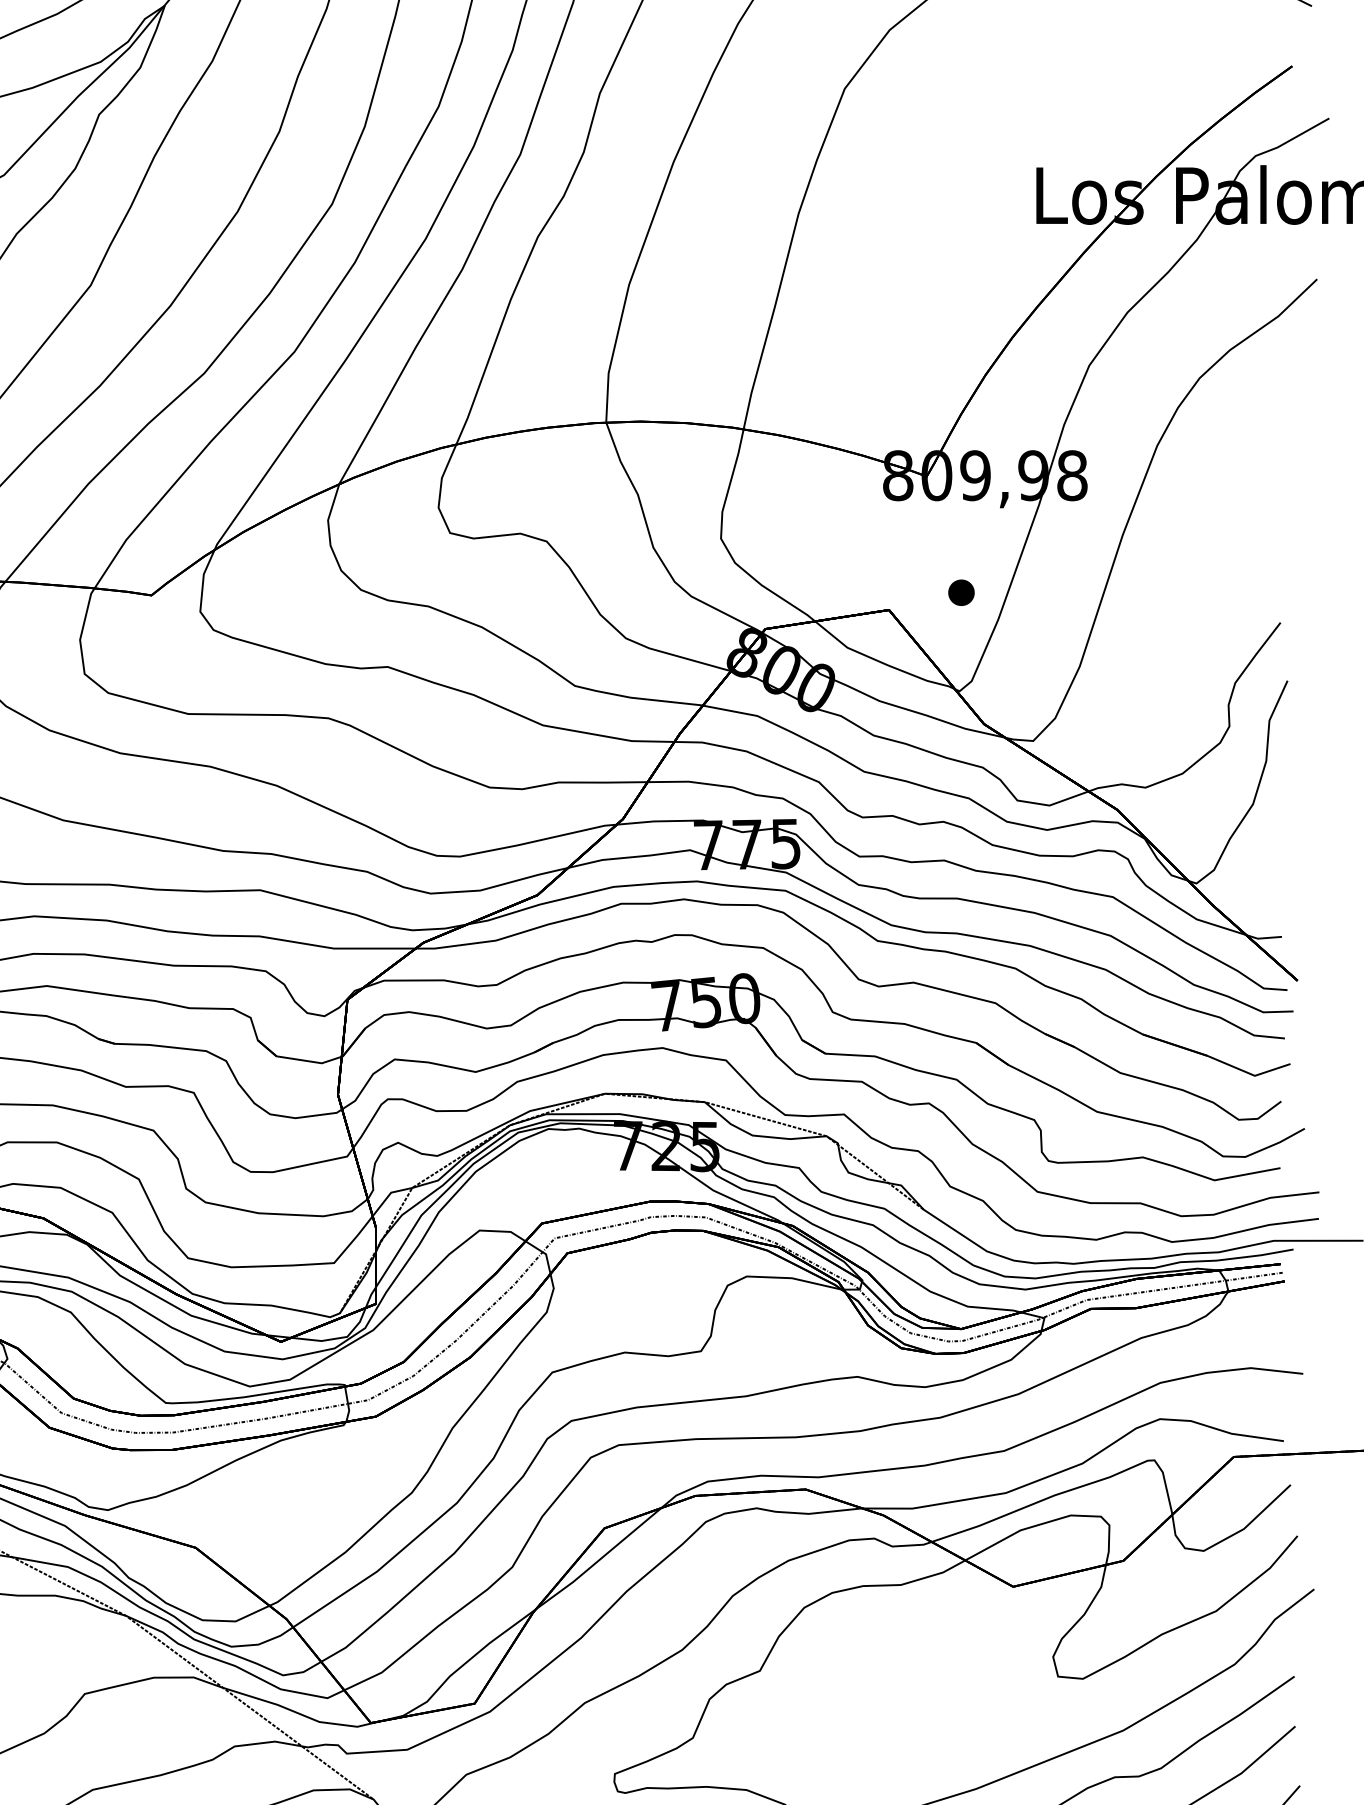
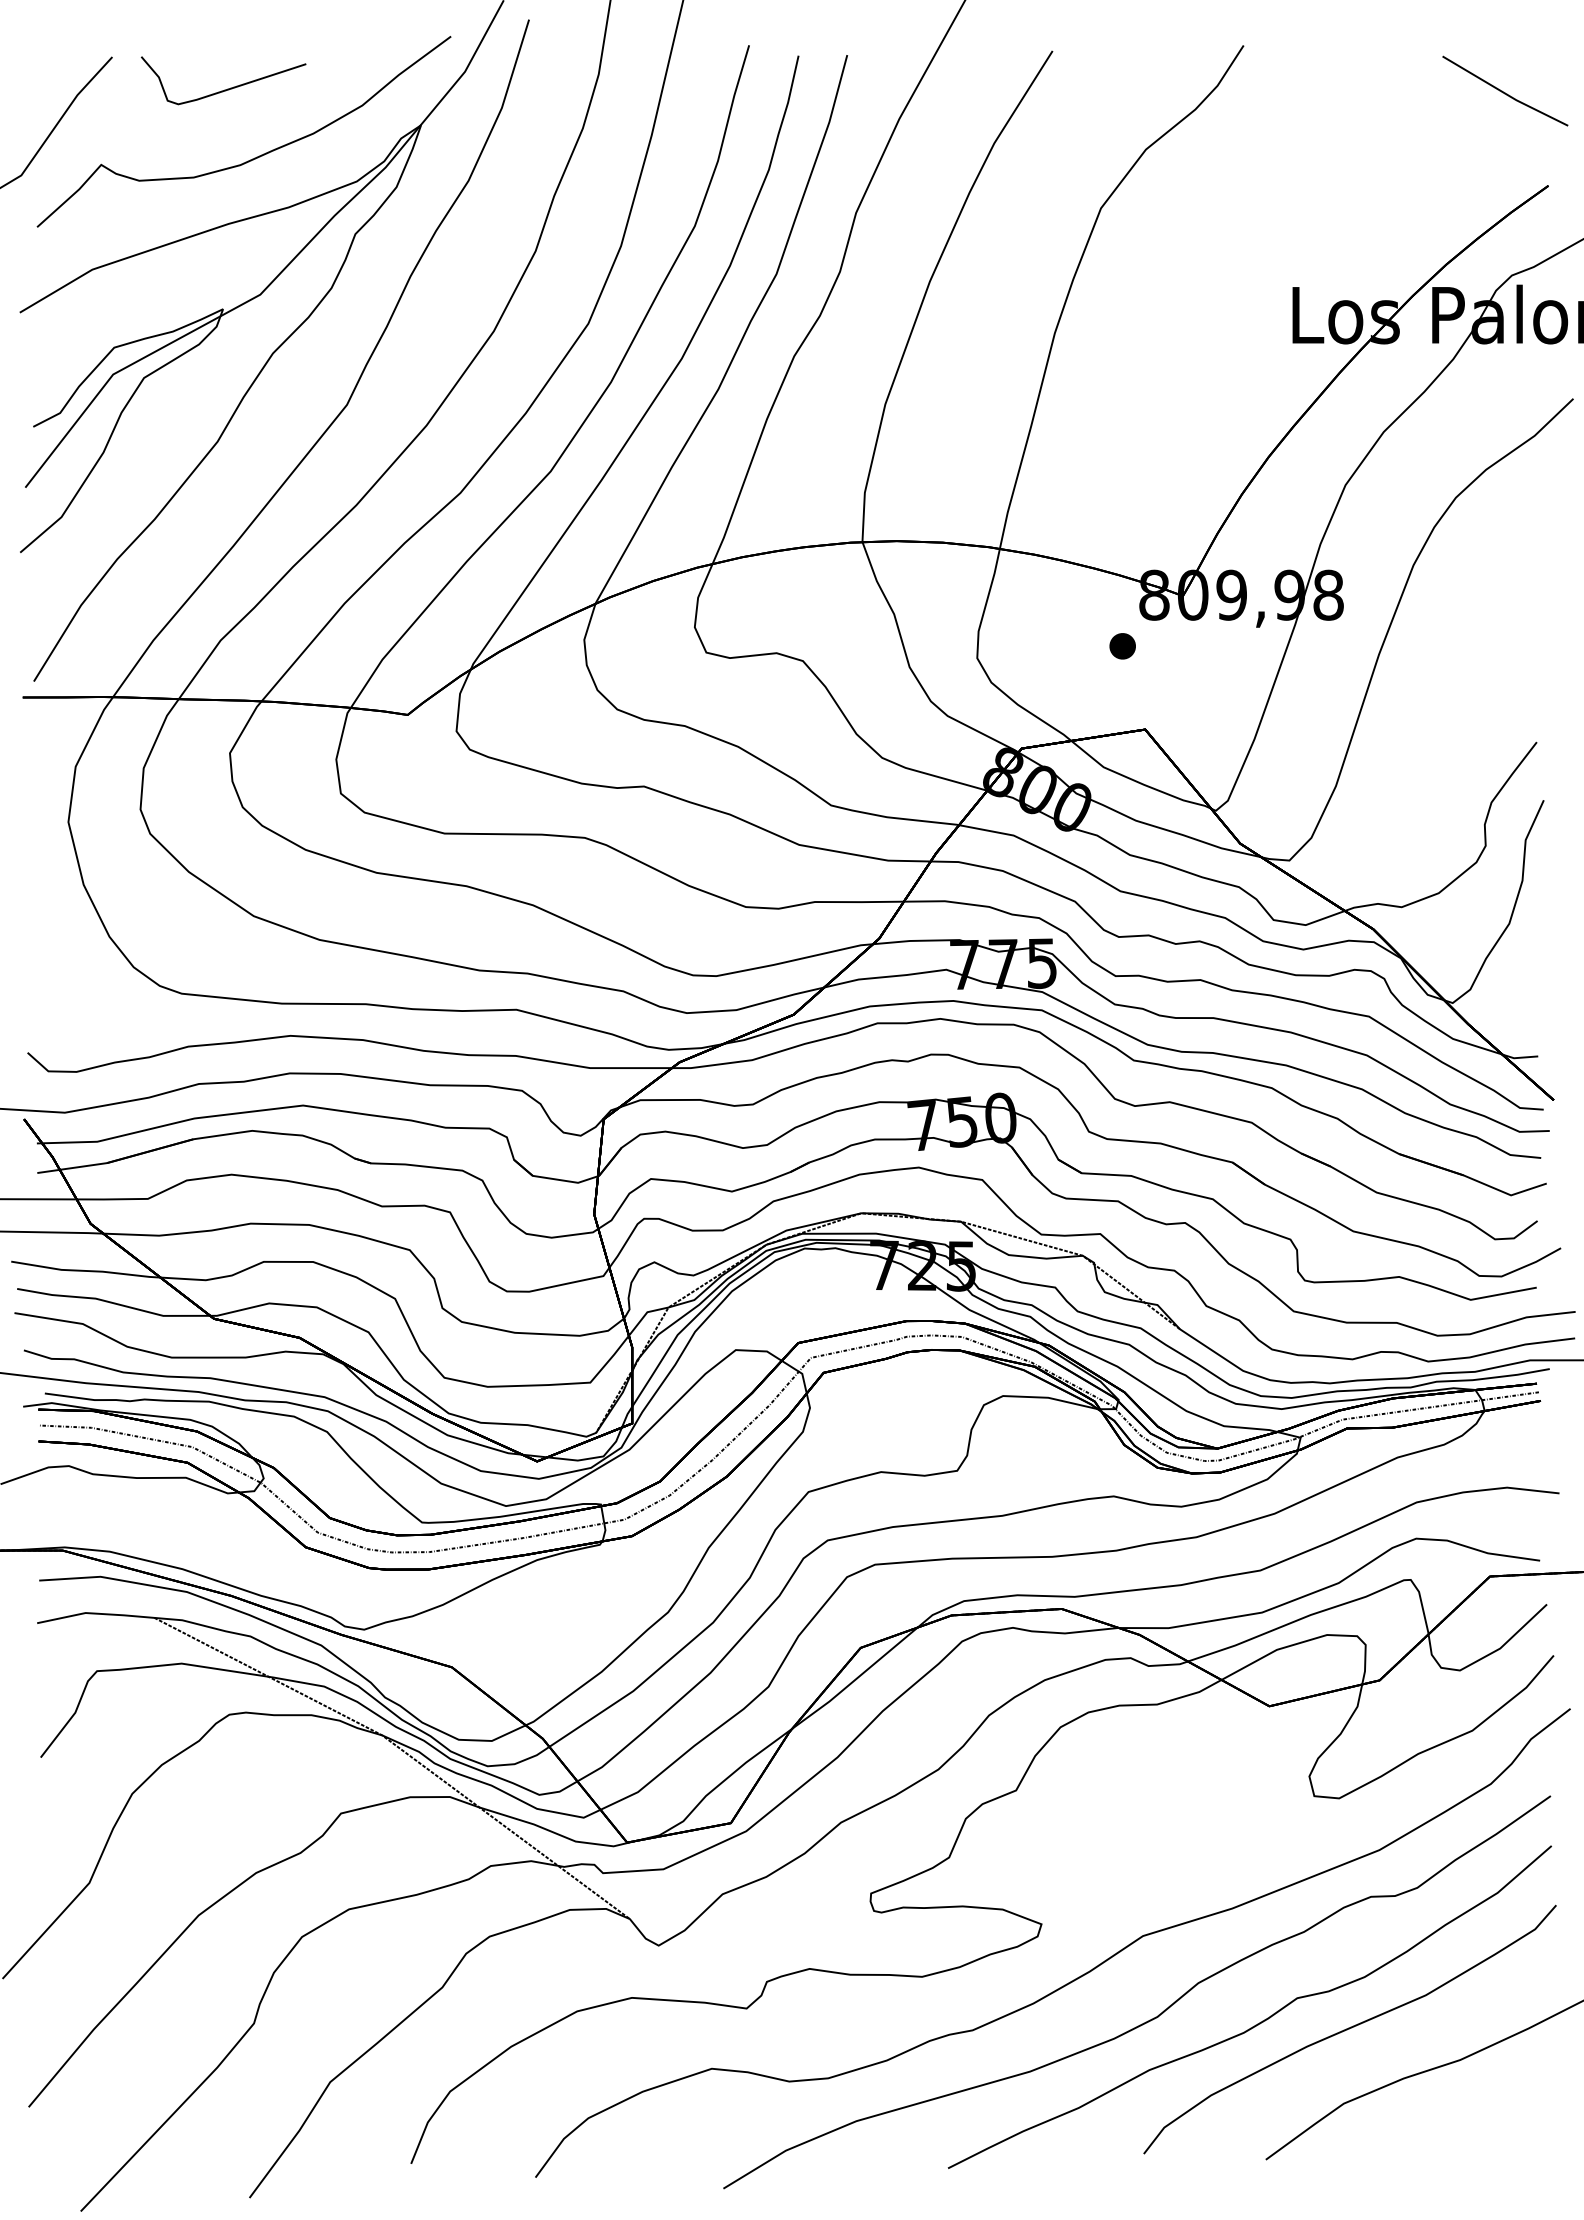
part: (961, 592) -> (1122, 646), moved

